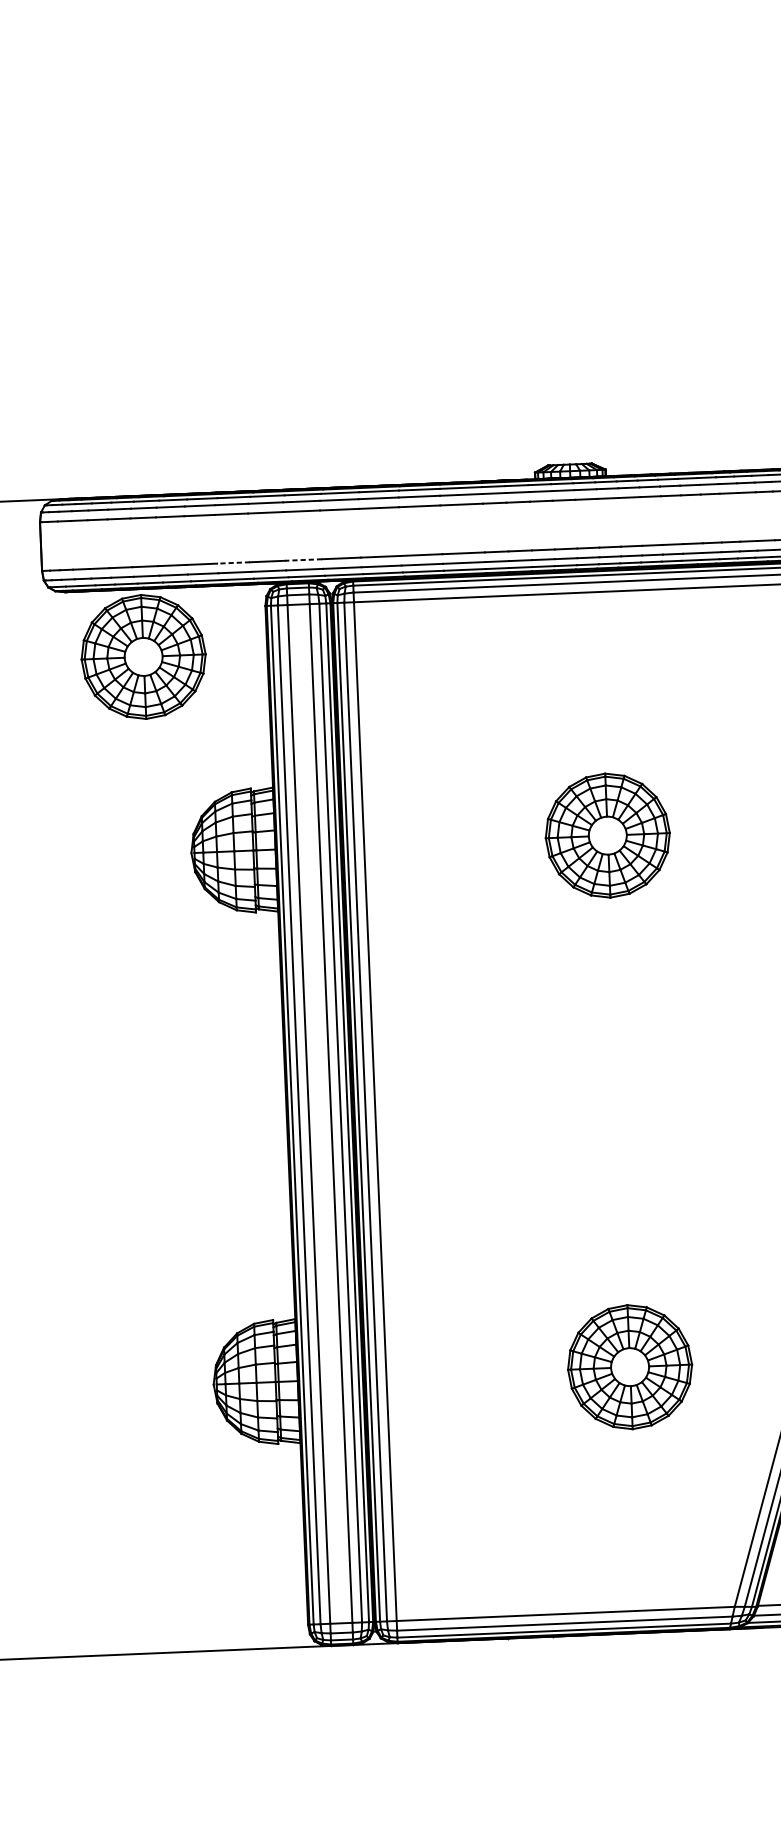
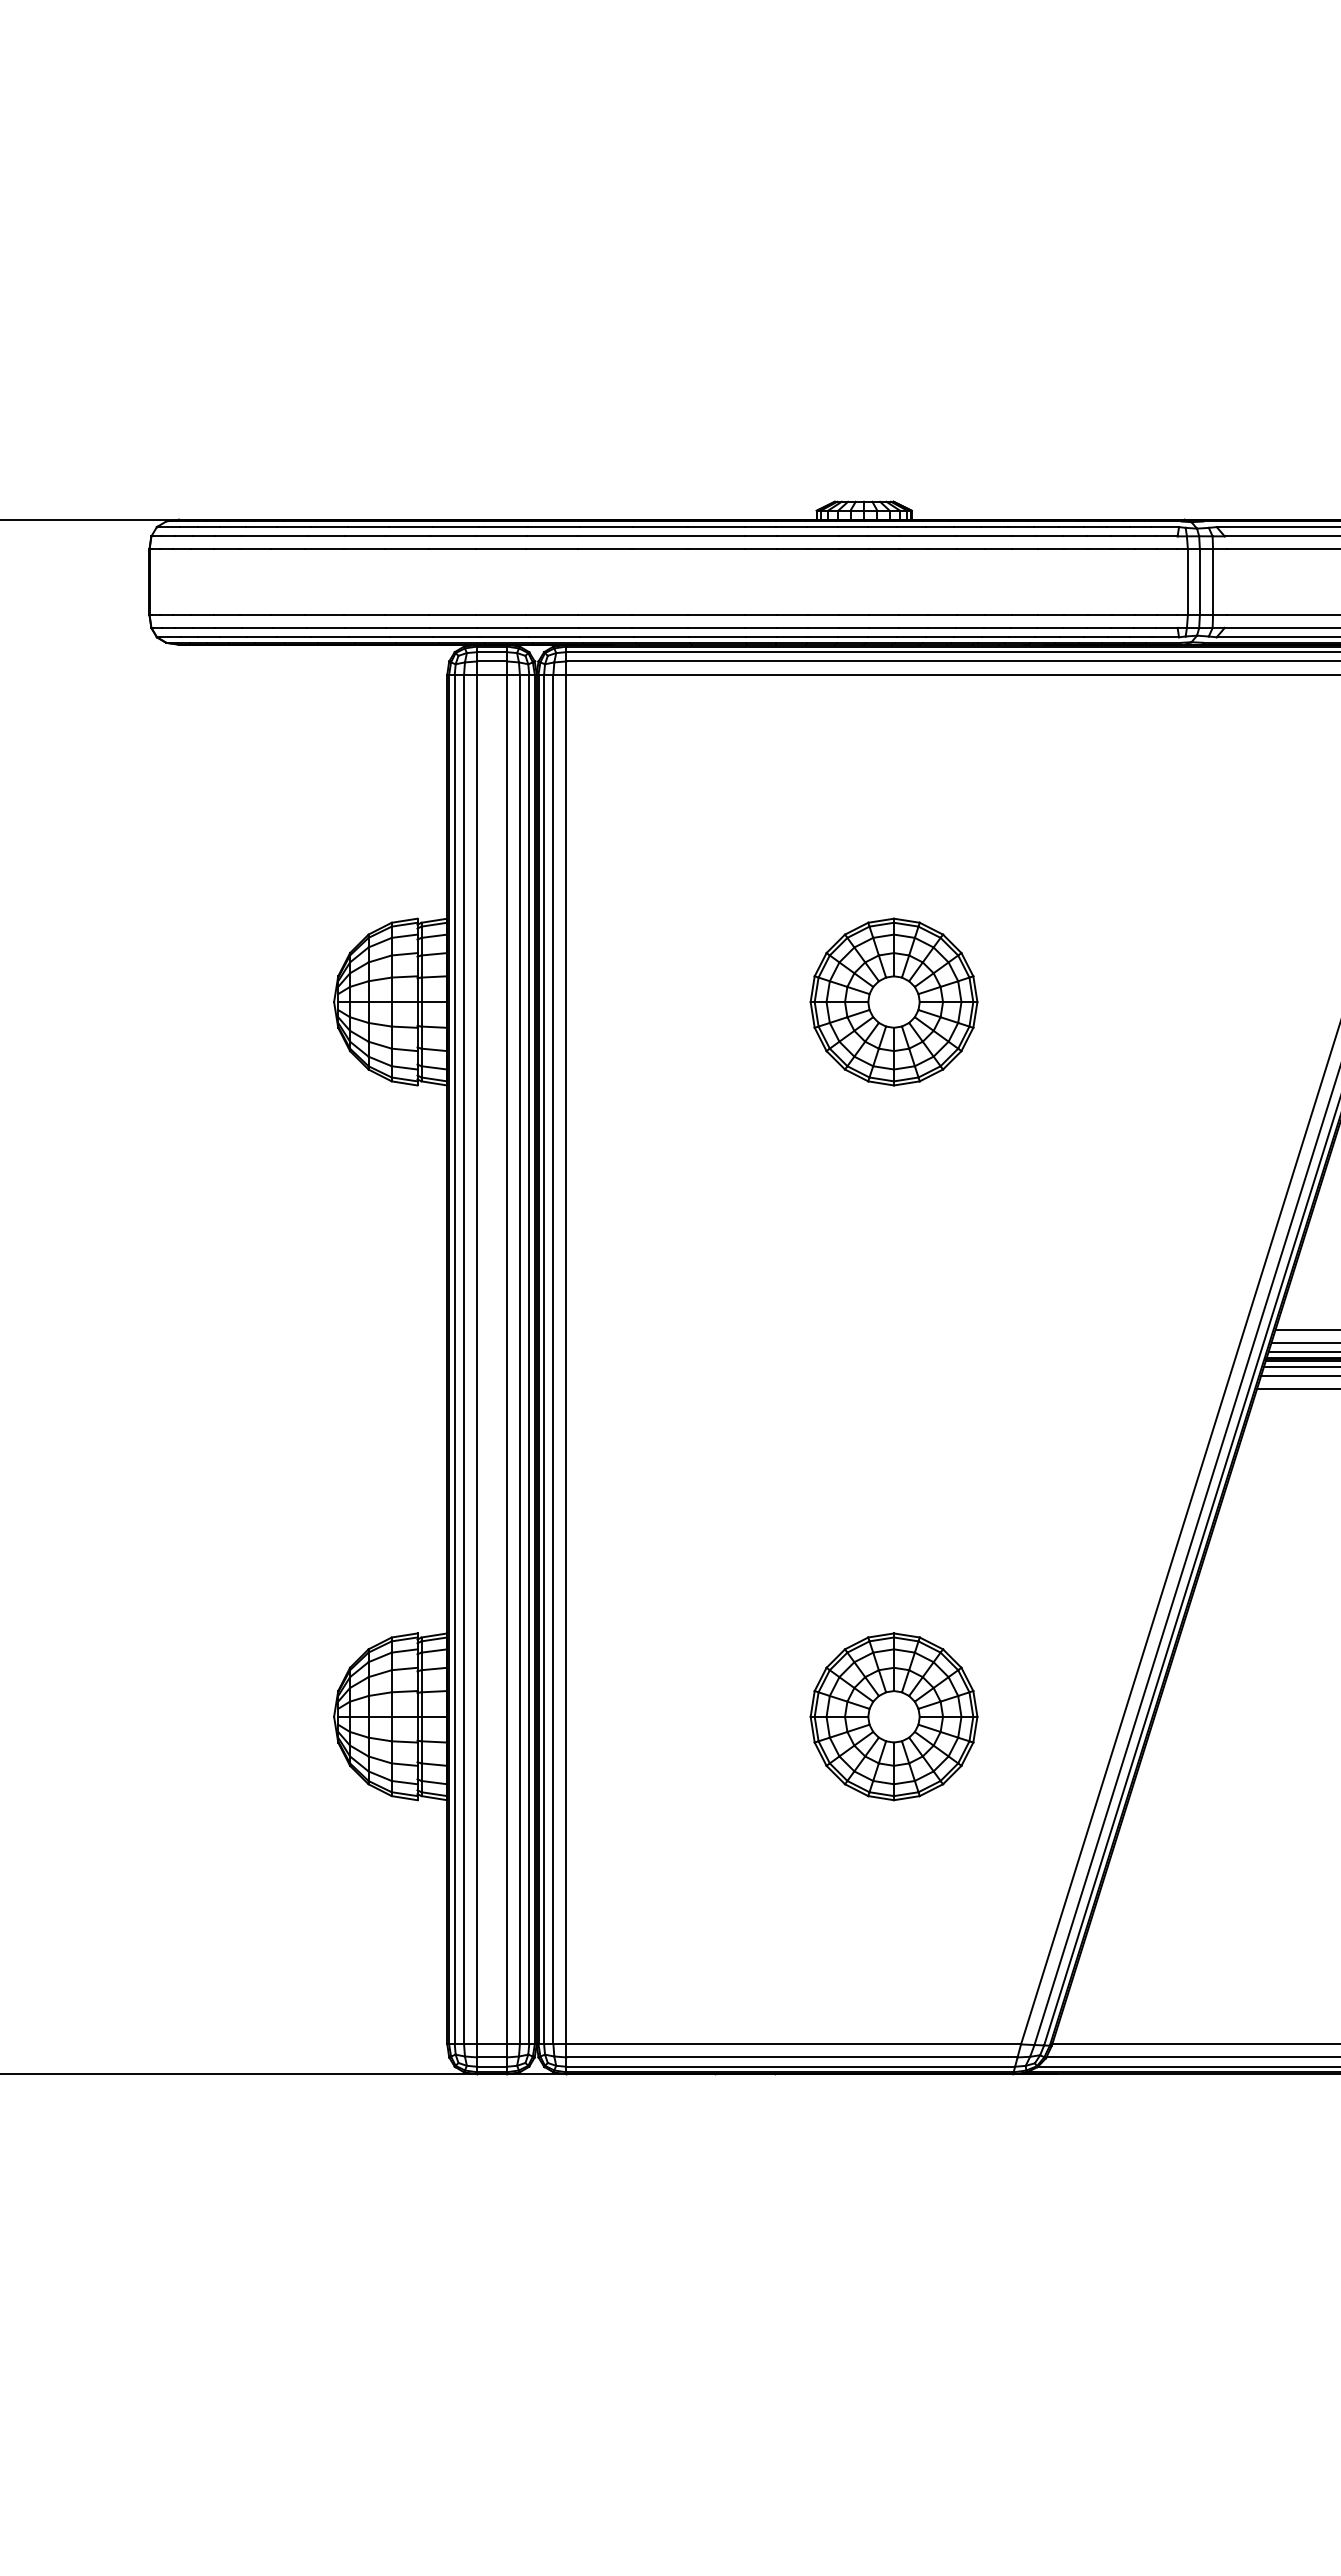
line: (303, 559) -> (501, 614), dashed -> solid
line: (233, 562) -> (406, 614), dashed -> solid
part: (143, 656) -> (280, 735), removed

